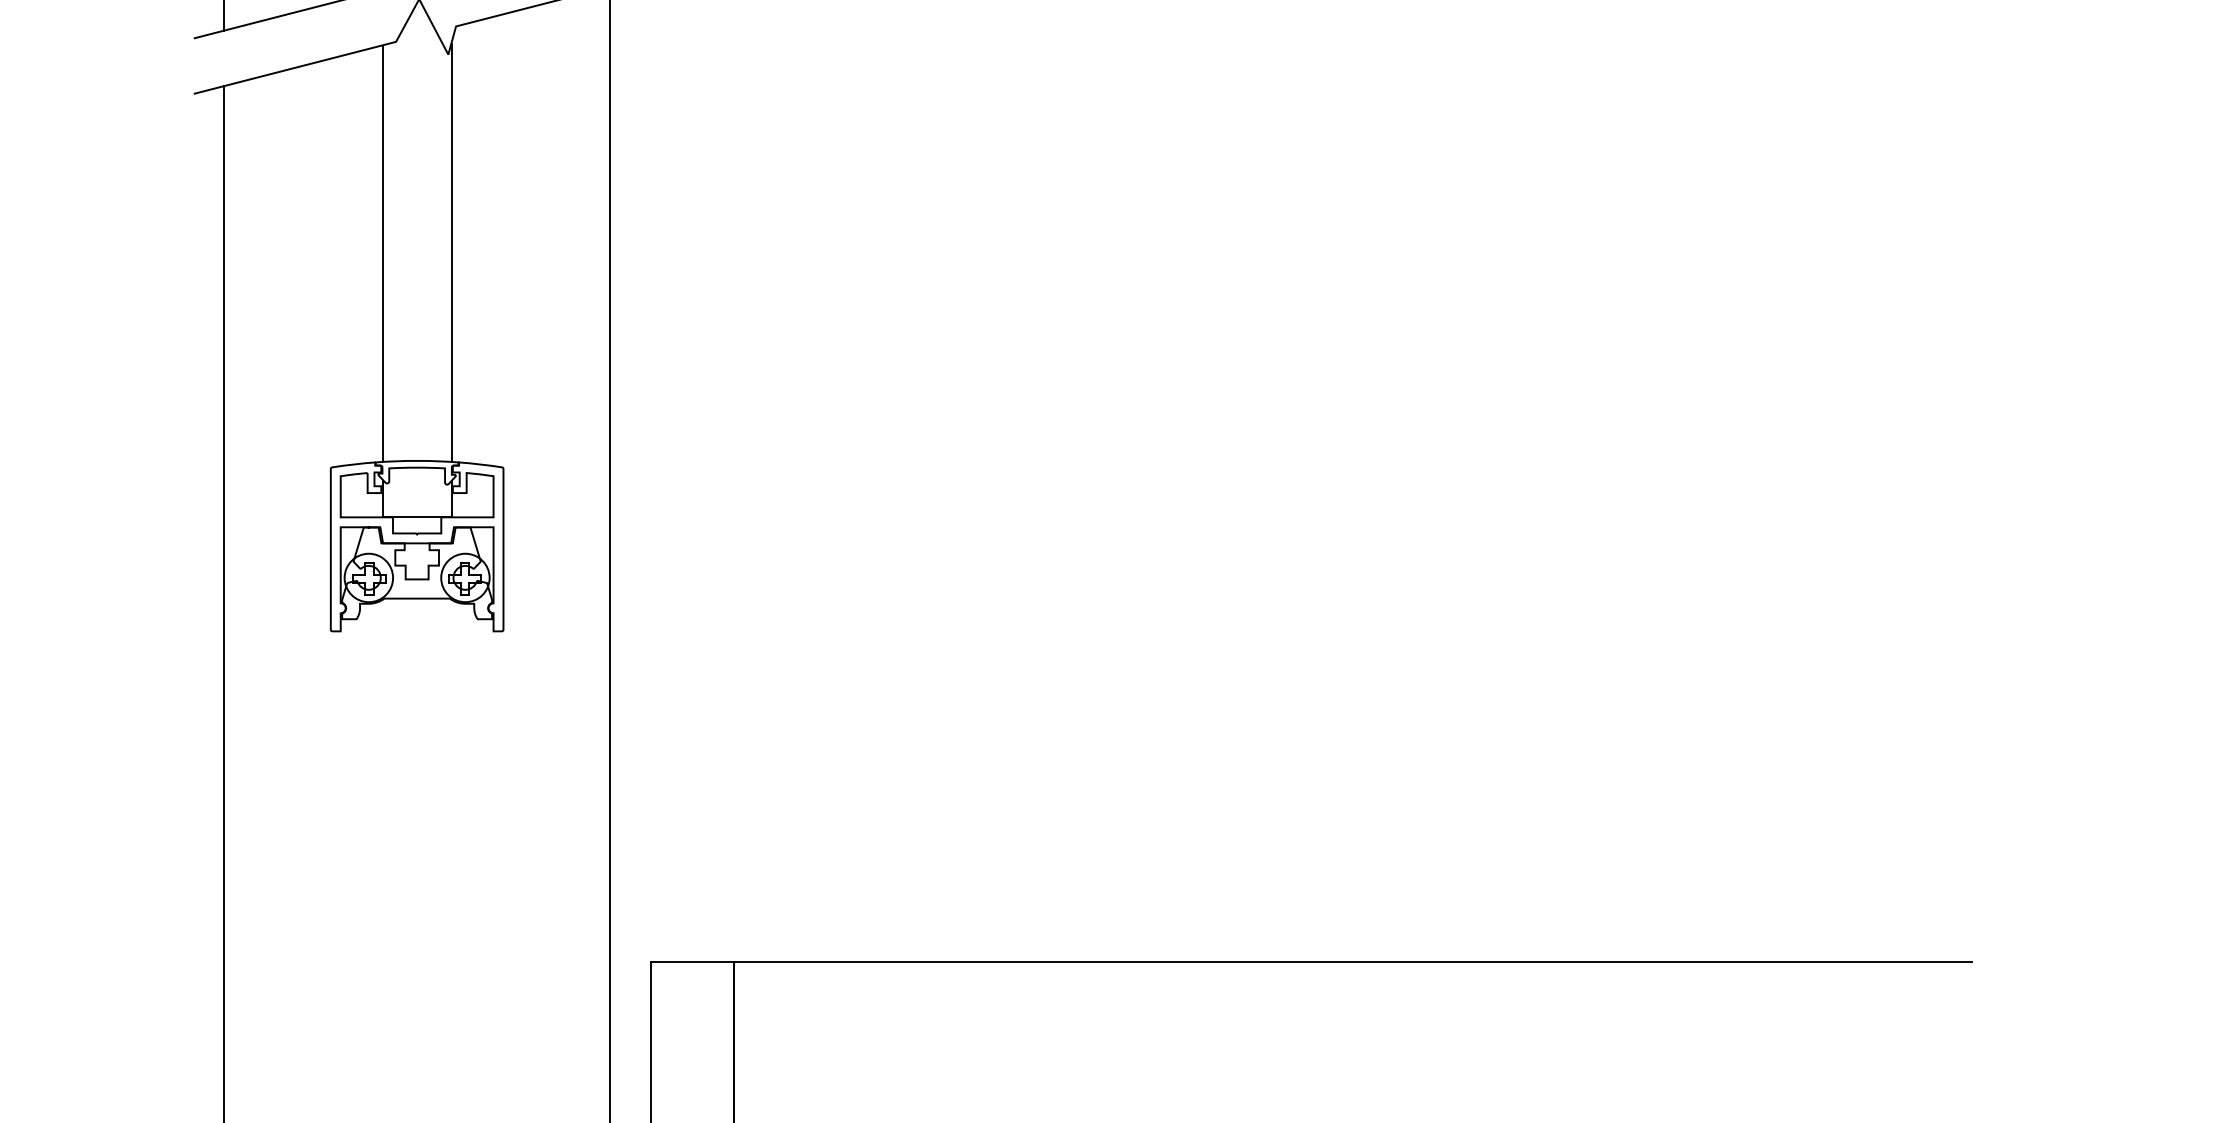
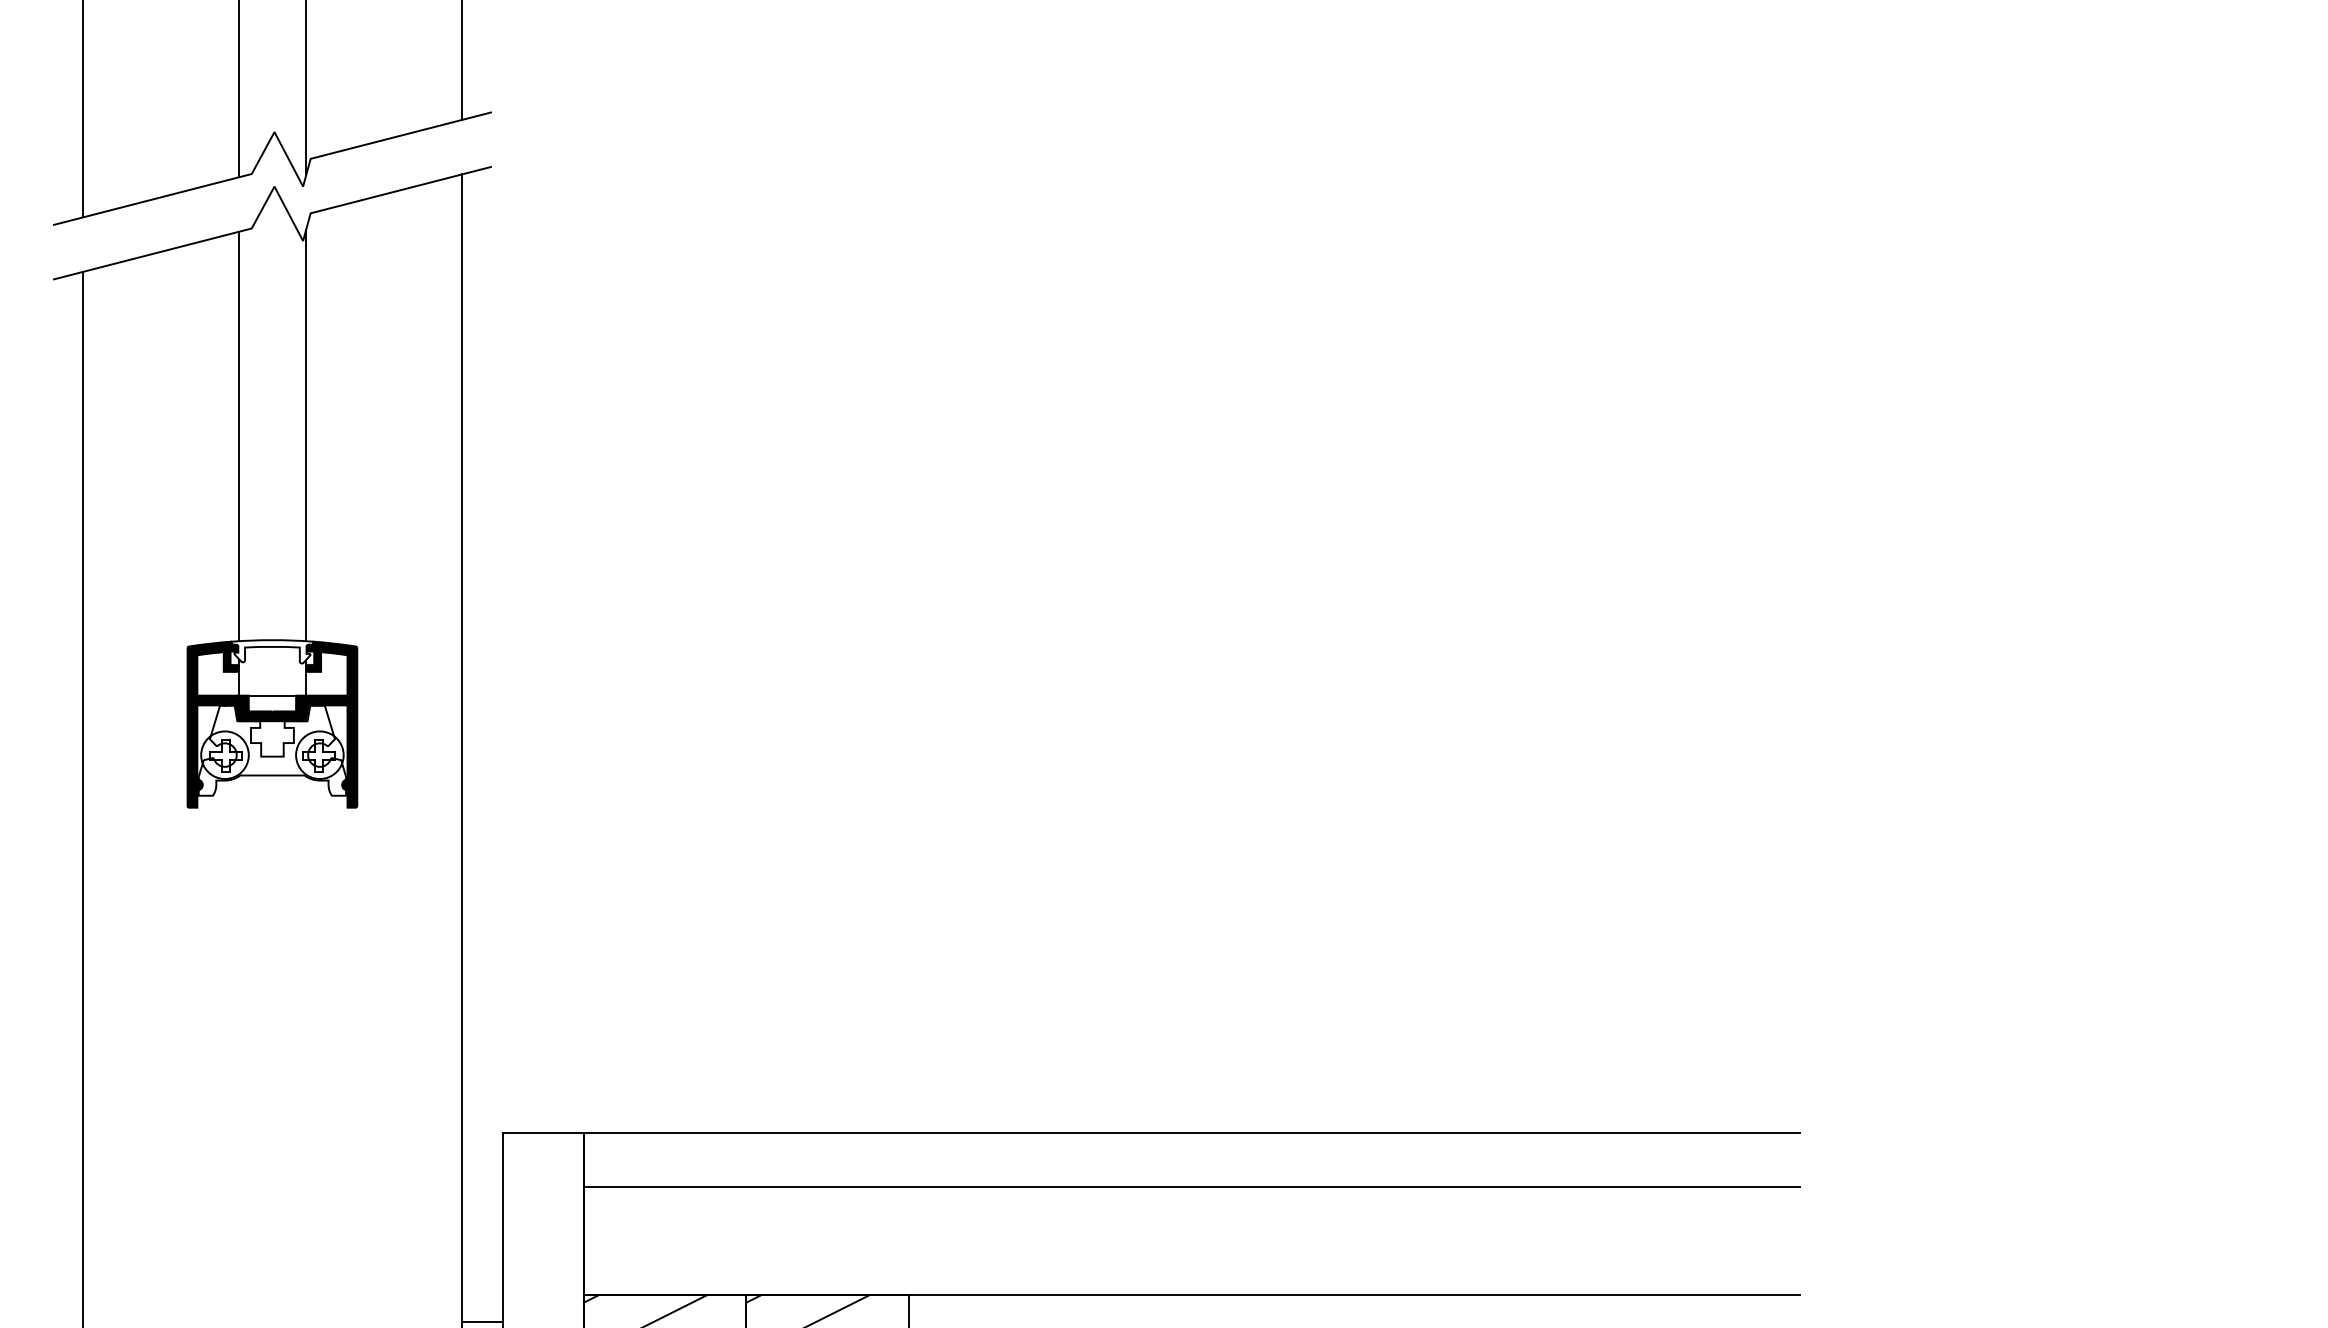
hatch: (417, 546) -> (272, 724), added
line: (1352, 1016) -> (1191, 1186), added

